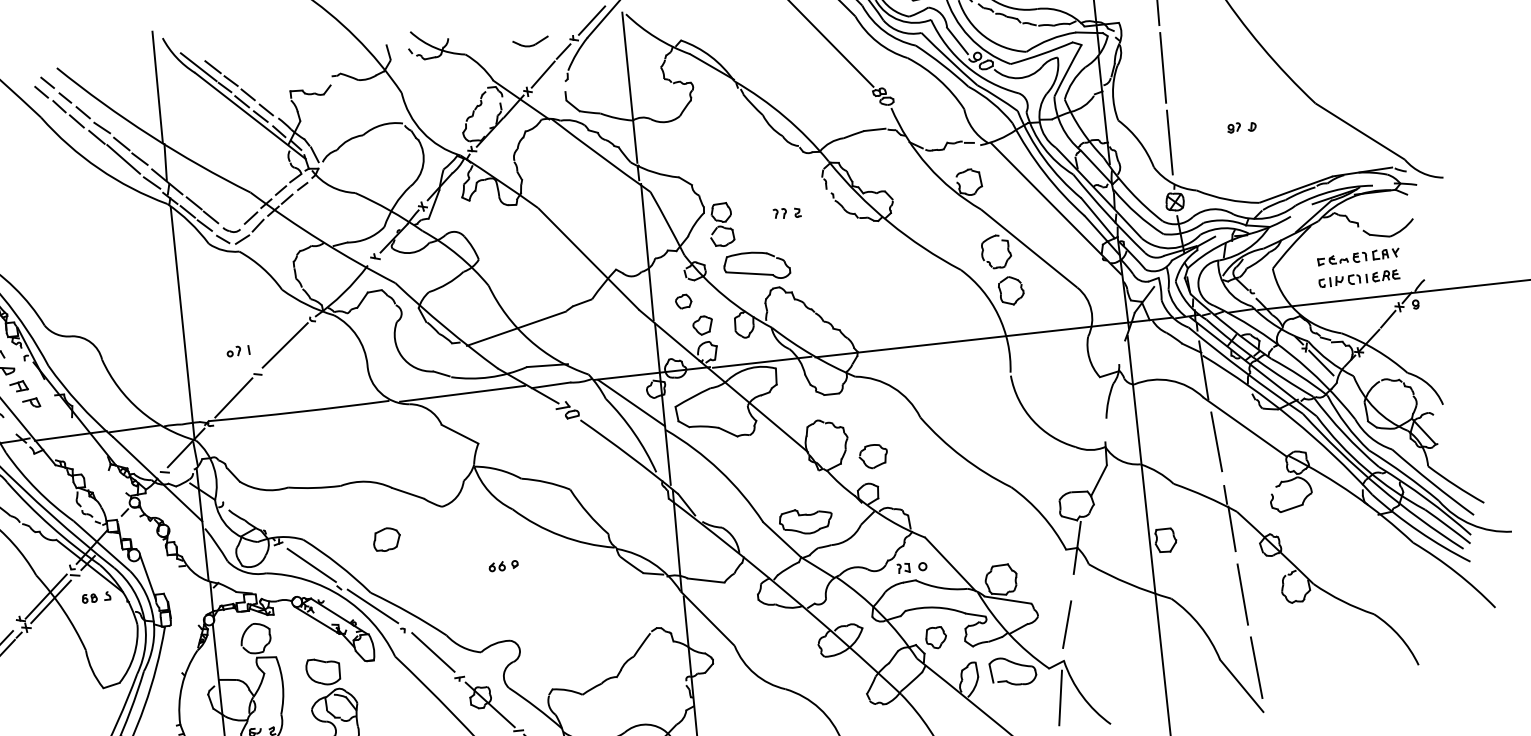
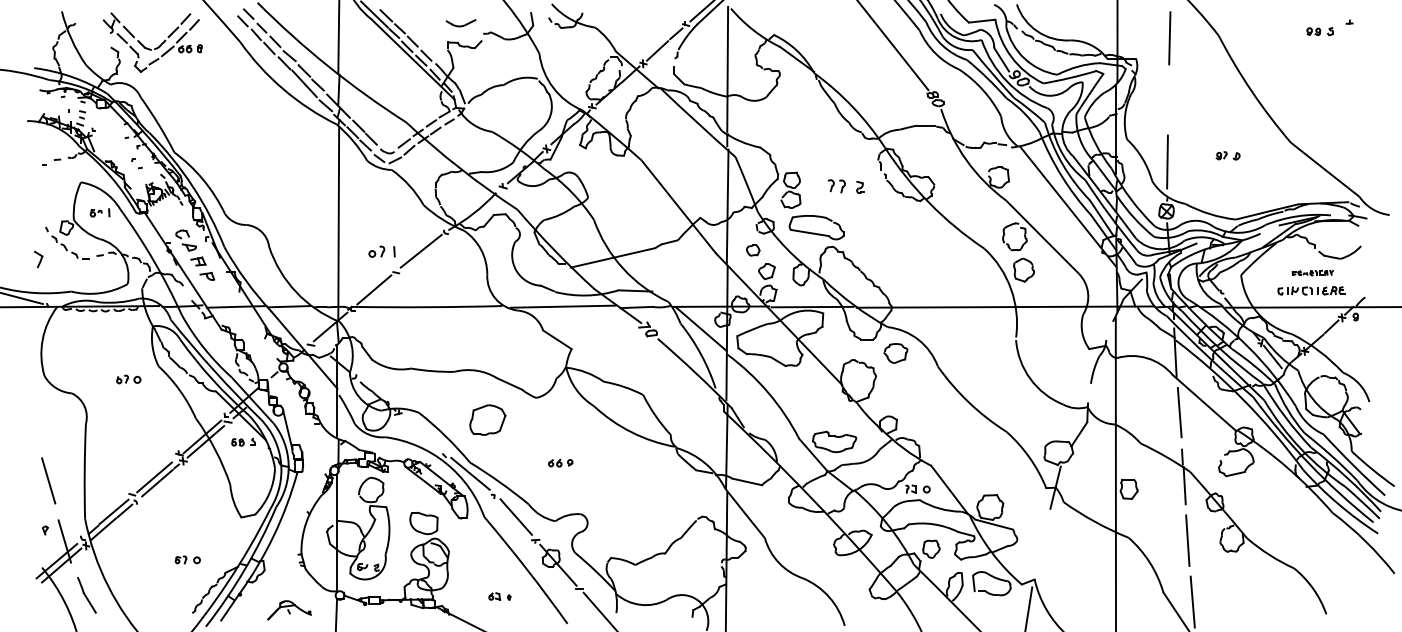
part: (530, 42) -> (460, 23), moved
line: (1163, 67) -> (1168, 99), removed
part: (786, 213) -> (845, 186), size x1.6
part: (1358, 256) -> (1312, 272), size x0.6
part: (238, 350) -> (382, 251), size x1.4
part: (873, 456) -> (895, 353), moved
part: (386, 538) -> (487, 419), size x1.6
line: (311, 565) -> (423, 434), removed
part: (503, 565) -> (560, 462), moved
line: (1067, 624) -> (1040, 549), removed

